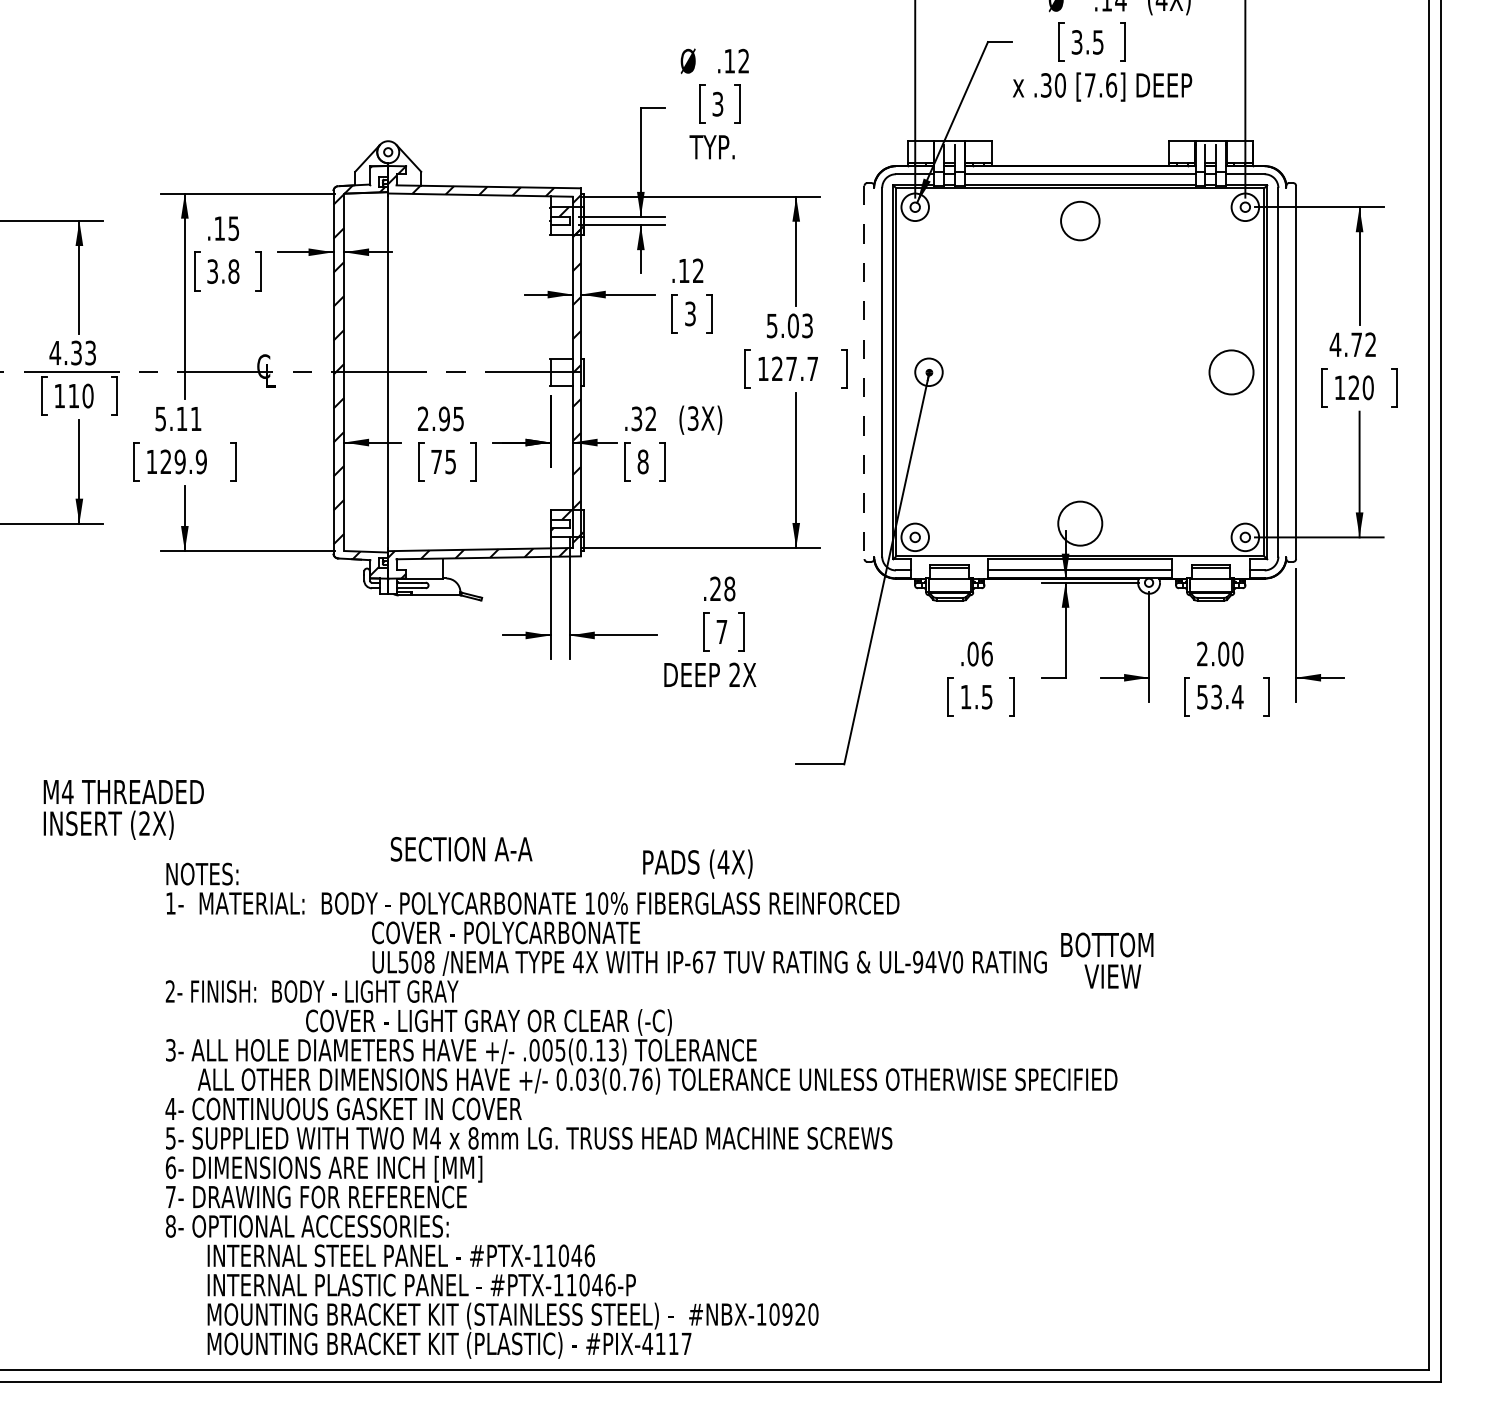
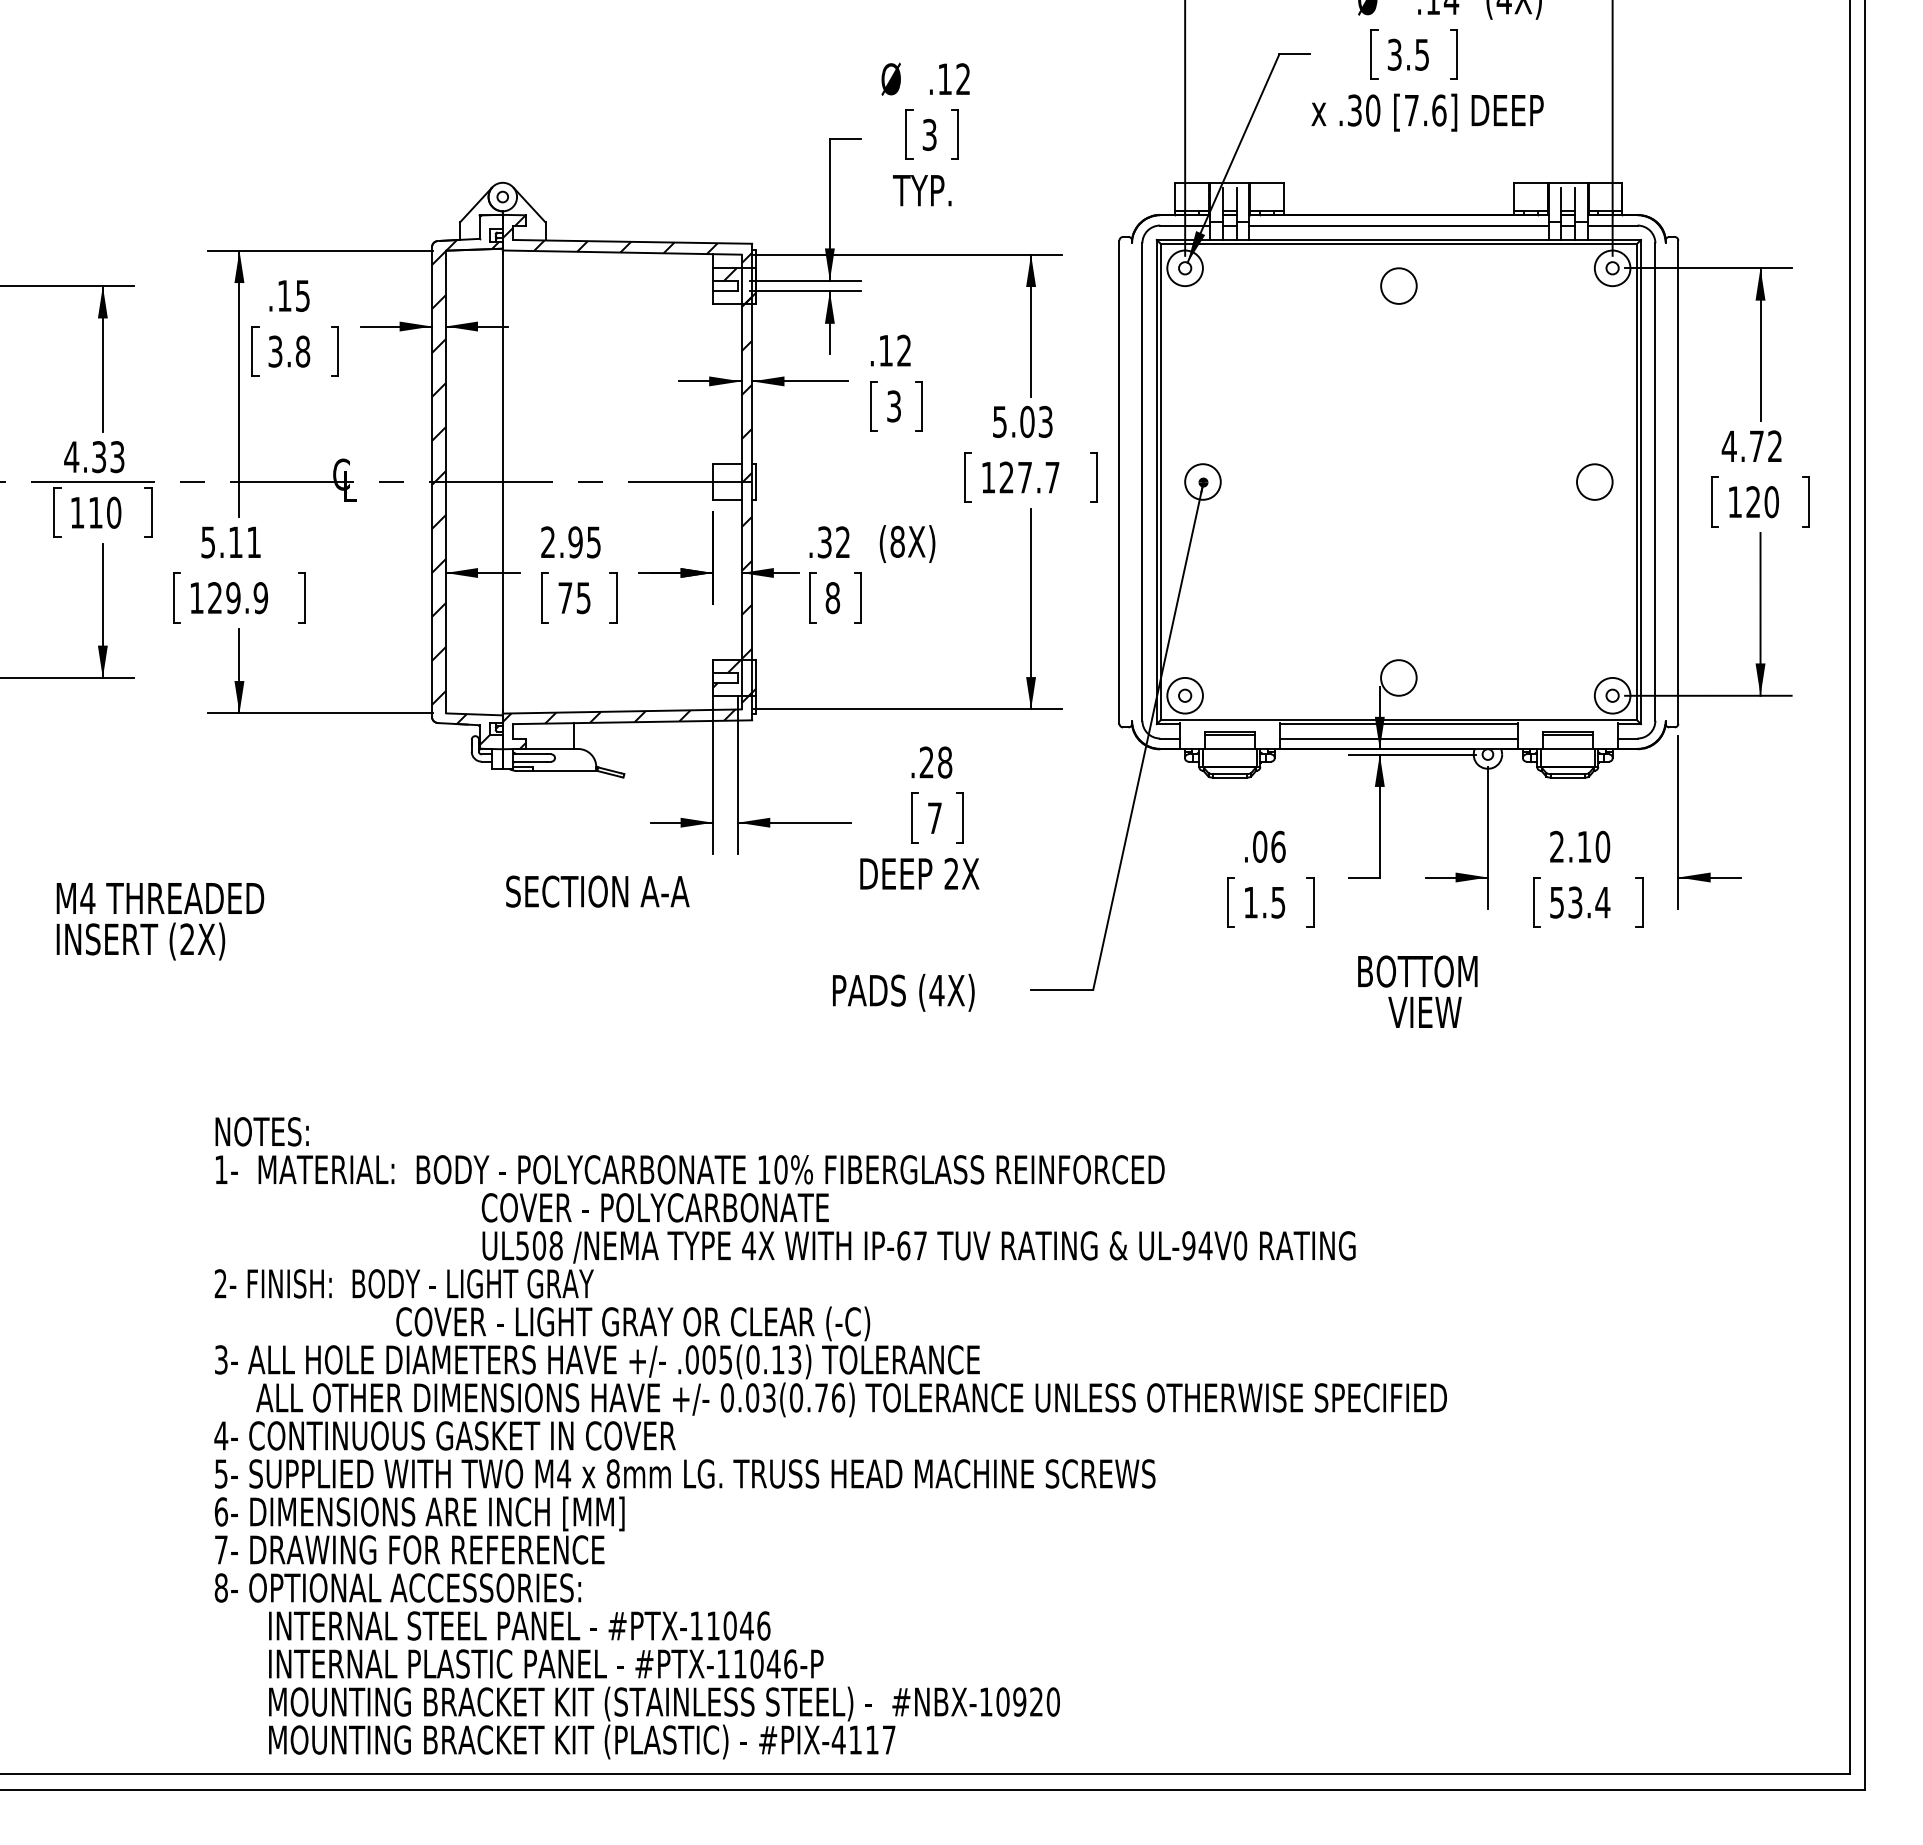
circle: (1079, 220) -> (1398, 285), size x0.71
circle: (1231, 371) -> (1594, 481), size x0.62
line: (864, 372) -> (1119, 482), dashed -> solid
text: (693, 418) -> (897, 541), (3X) -> (8X)
circle: (1079, 523) -> (1398, 677), size x0.62
text: (1223, 653) -> (1584, 846), 2.00 -> 2.10
text: (123, 809) -> (160, 921), moved
text: (461, 849) -> (597, 891), moved
text: (697, 863) -> (903, 992), moved
text: (1107, 960) -> (1417, 991), moved

